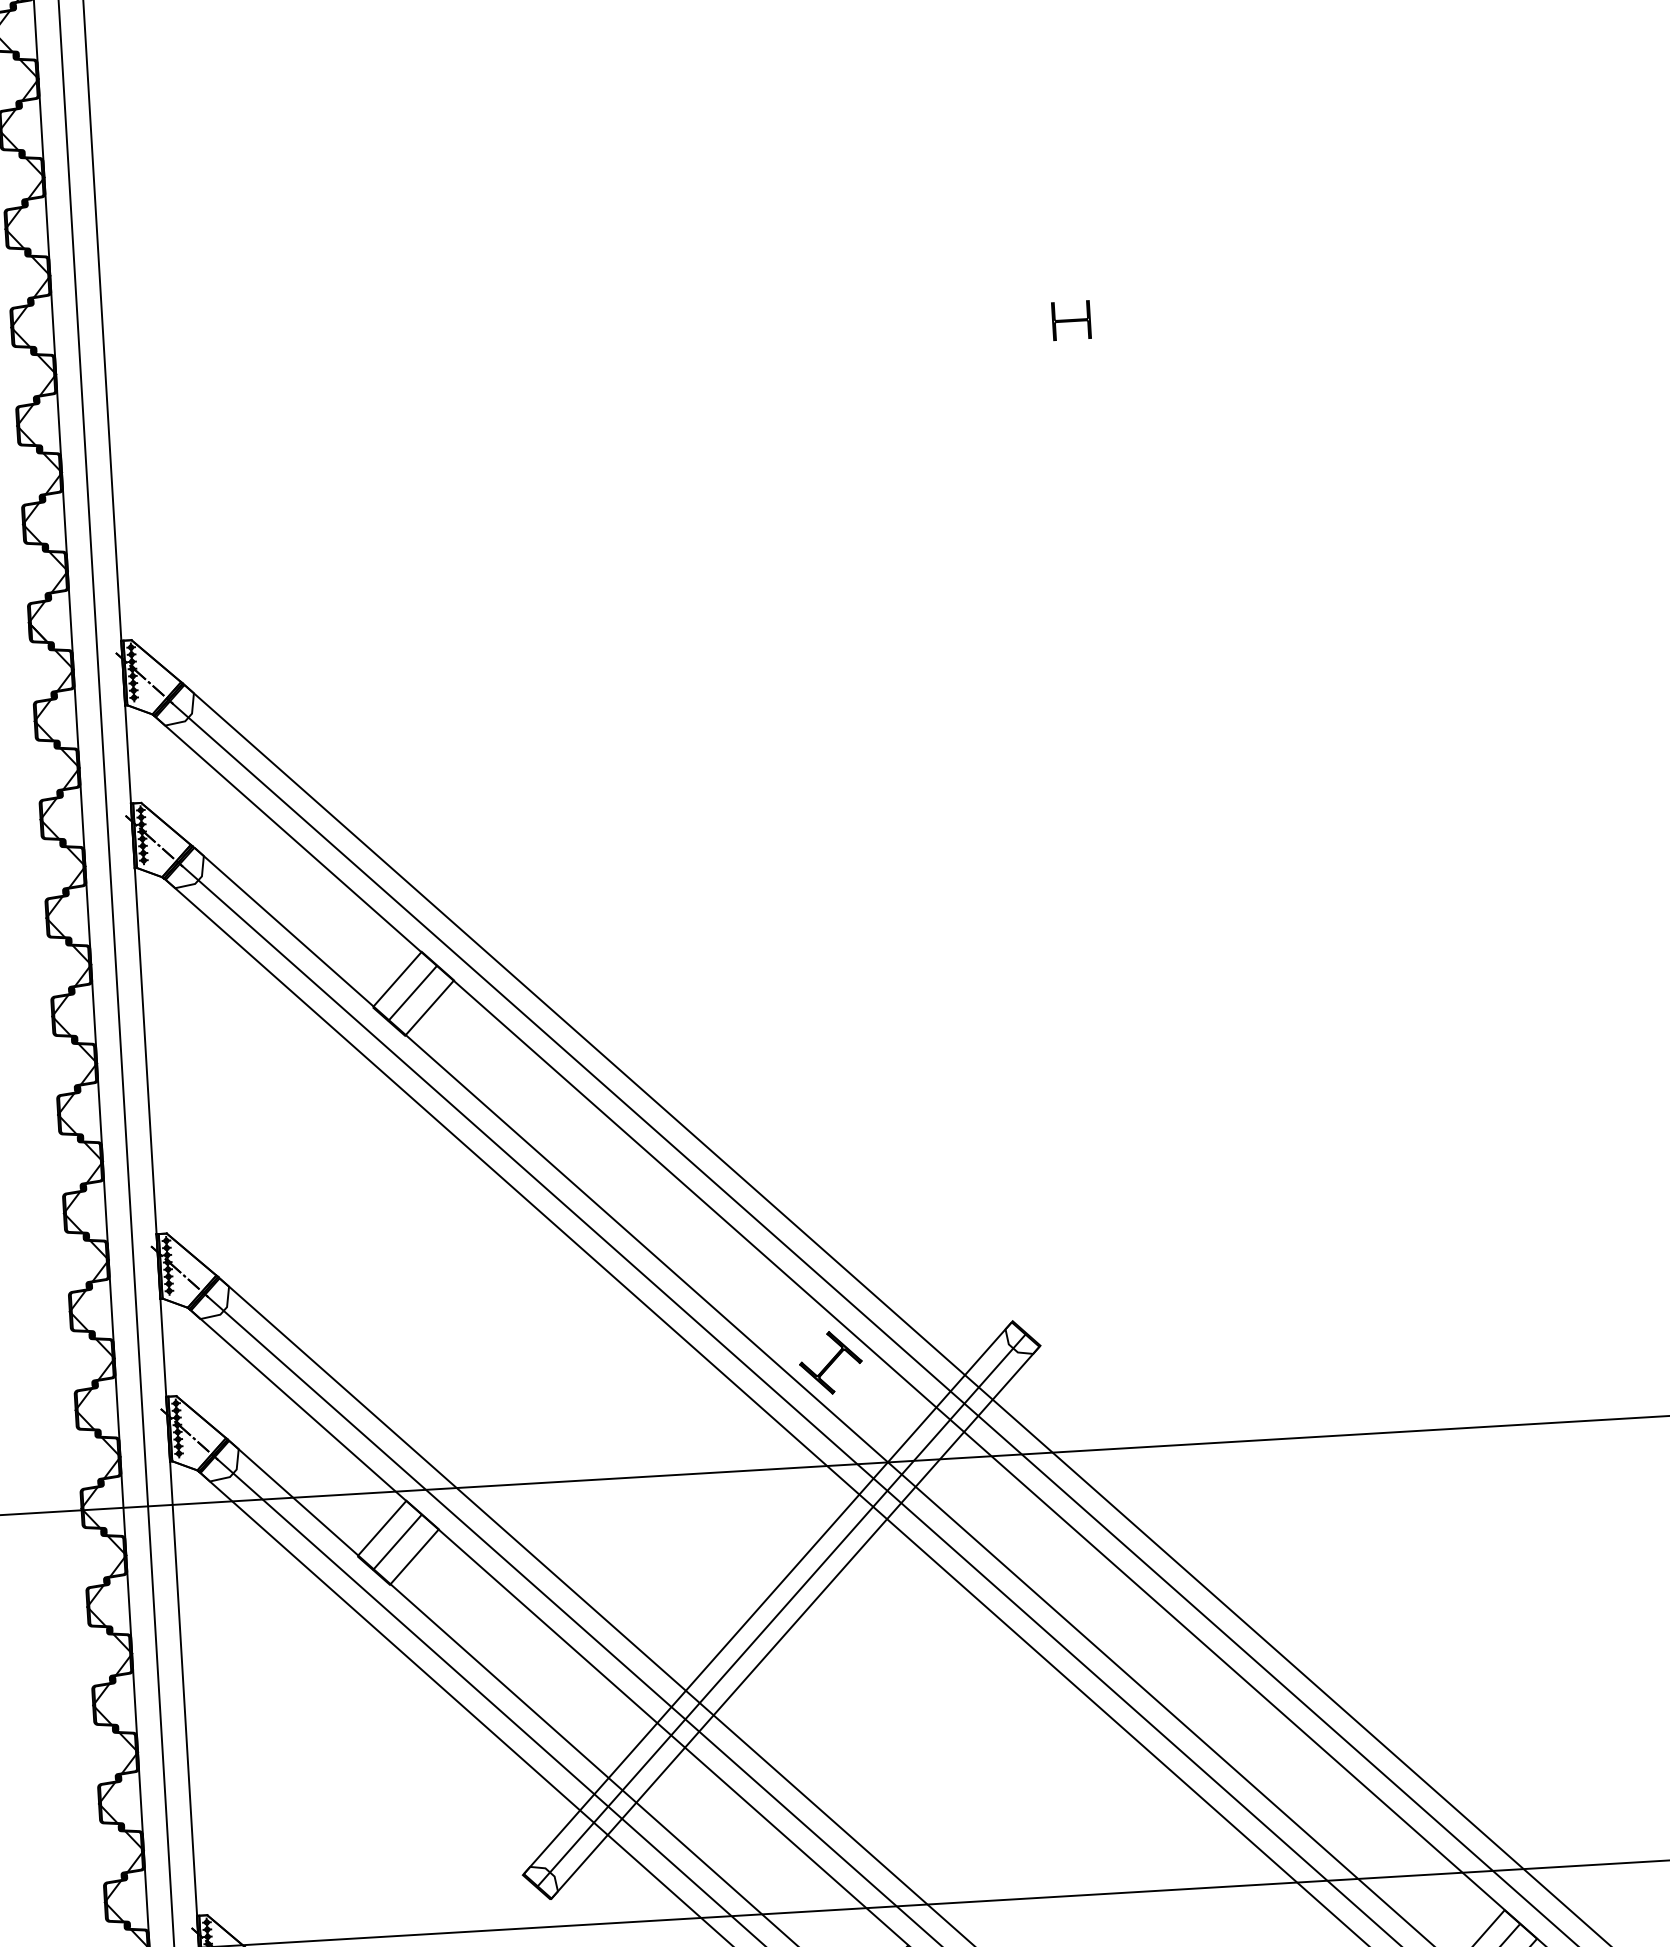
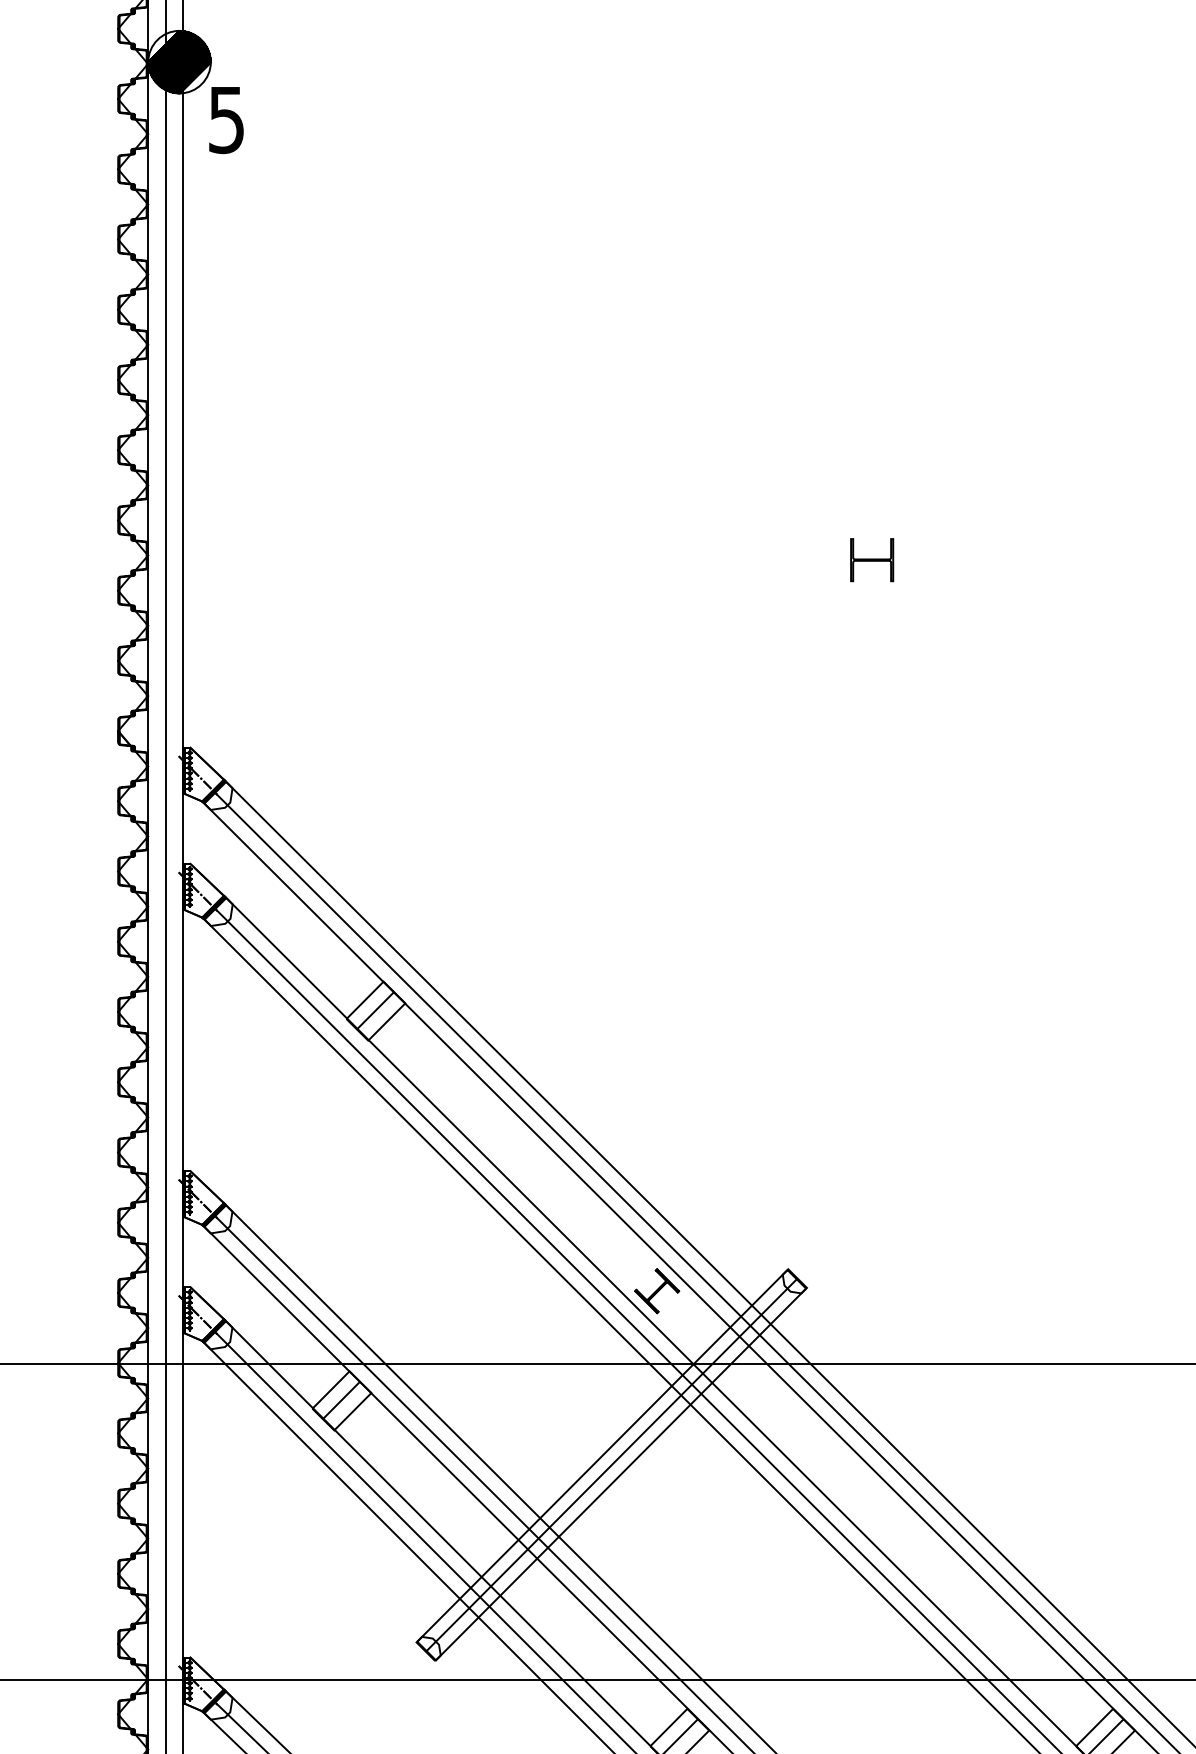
part: (1071, 320) -> (872, 560), size x1.6

